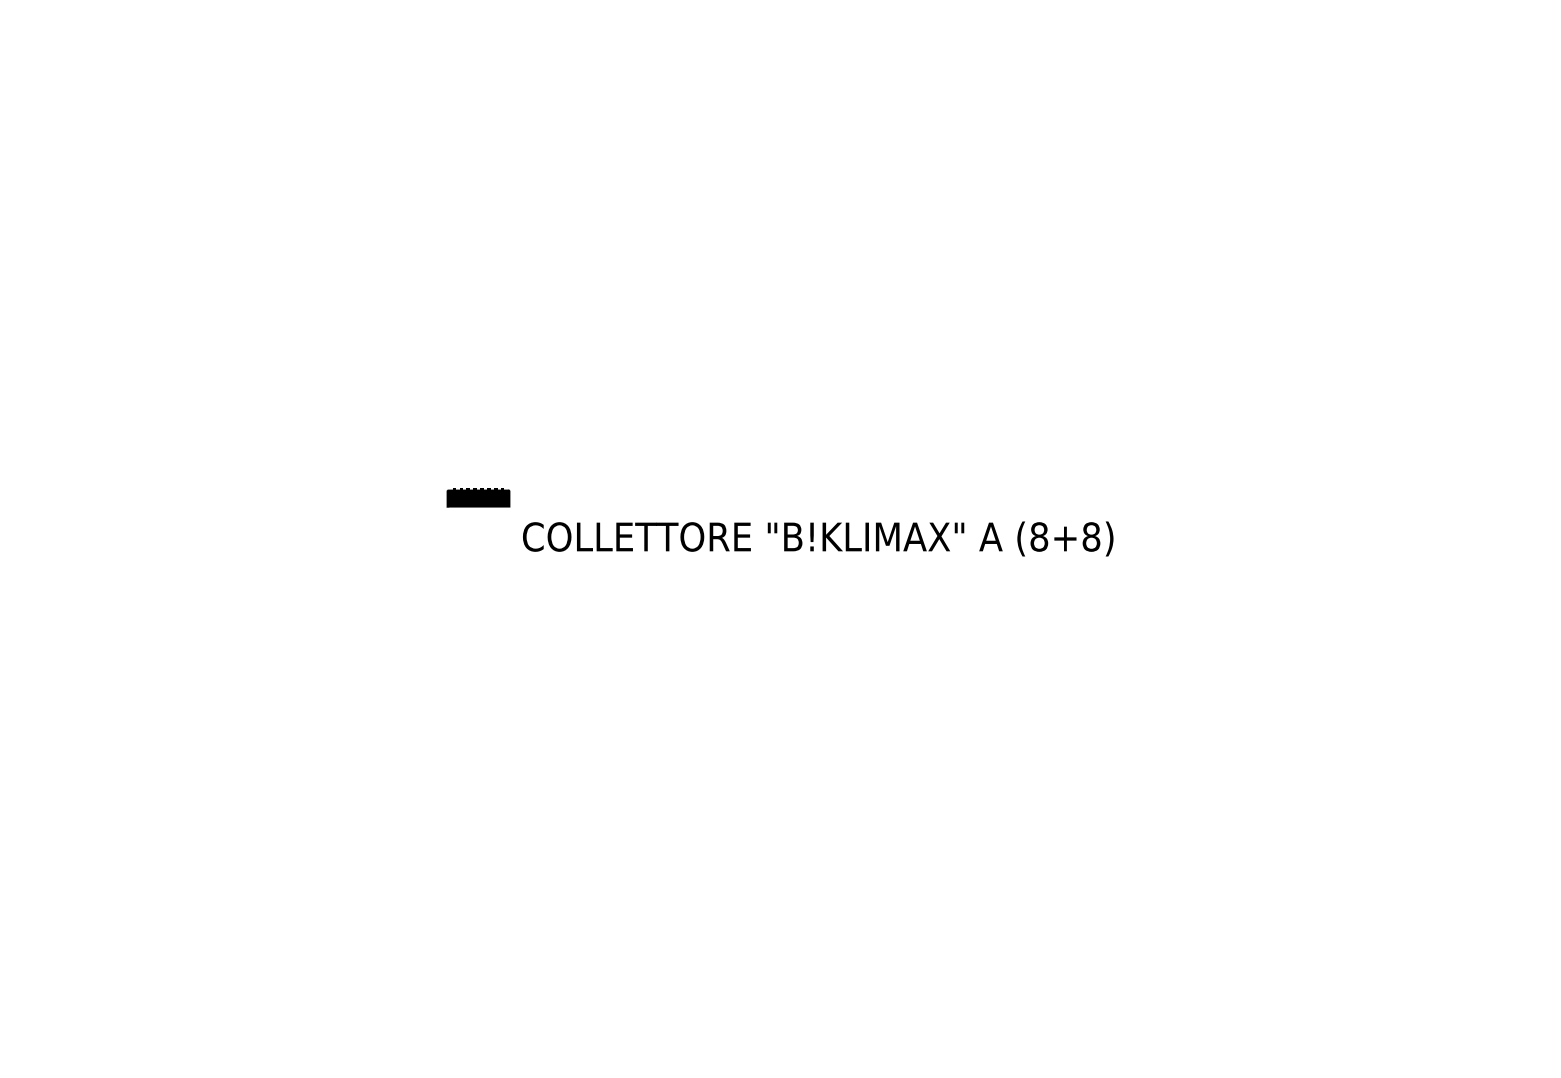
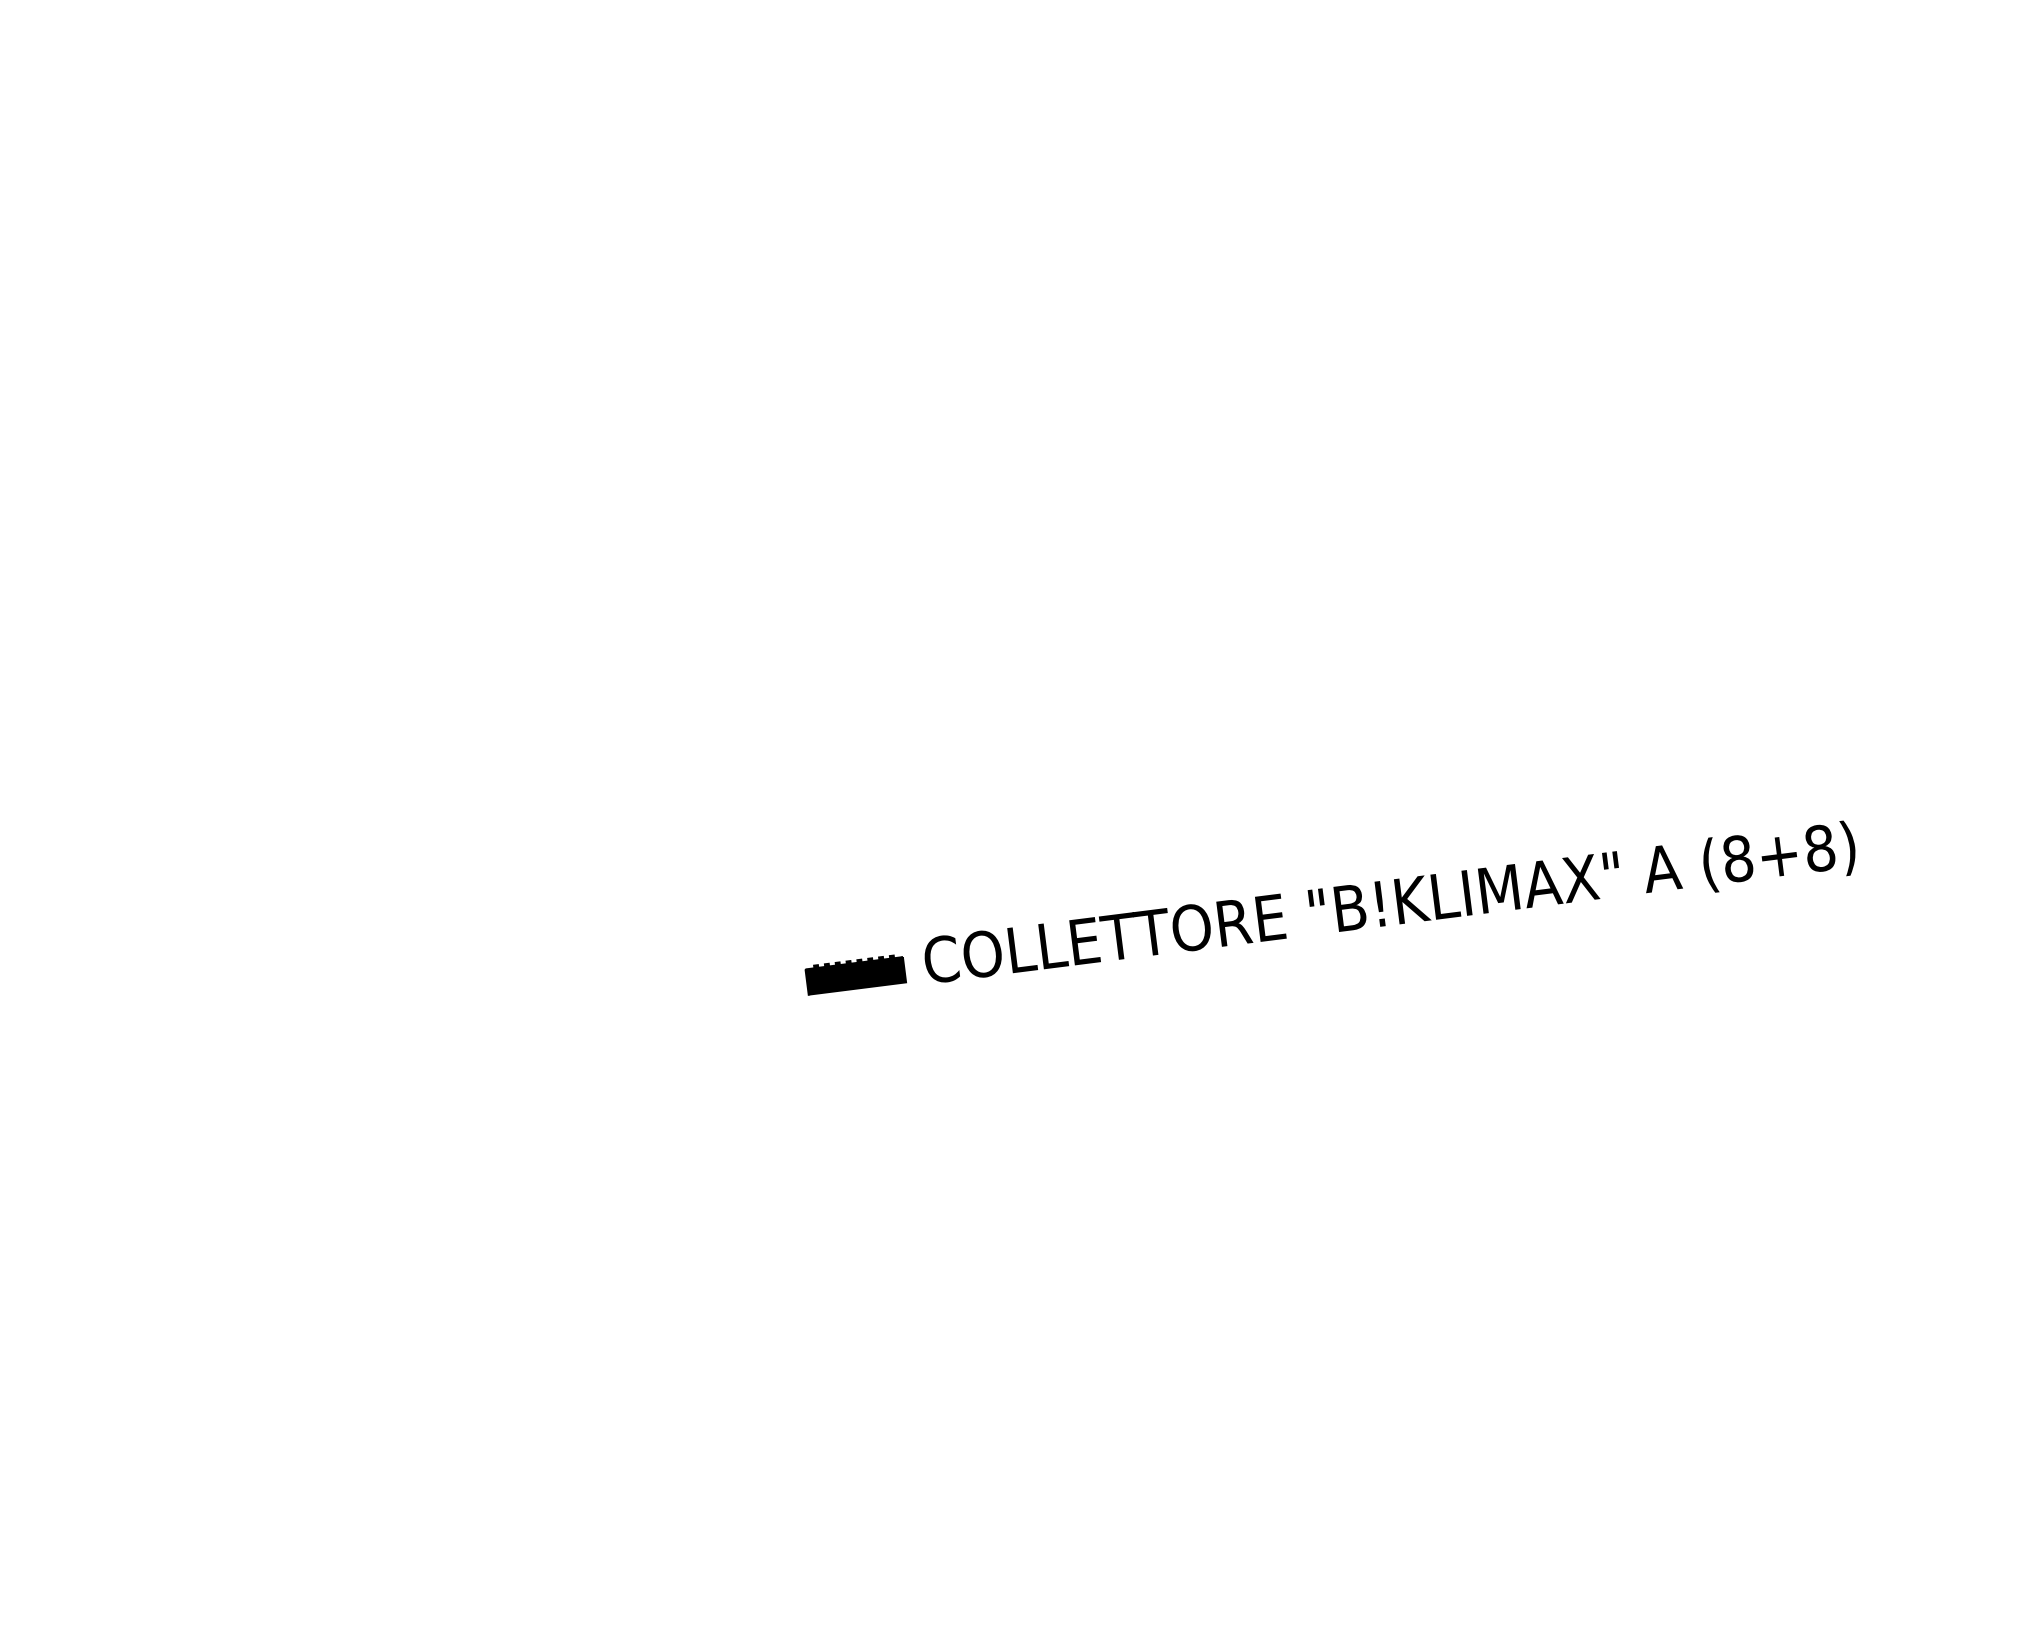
part: (478, 497) -> (855, 974), moved

